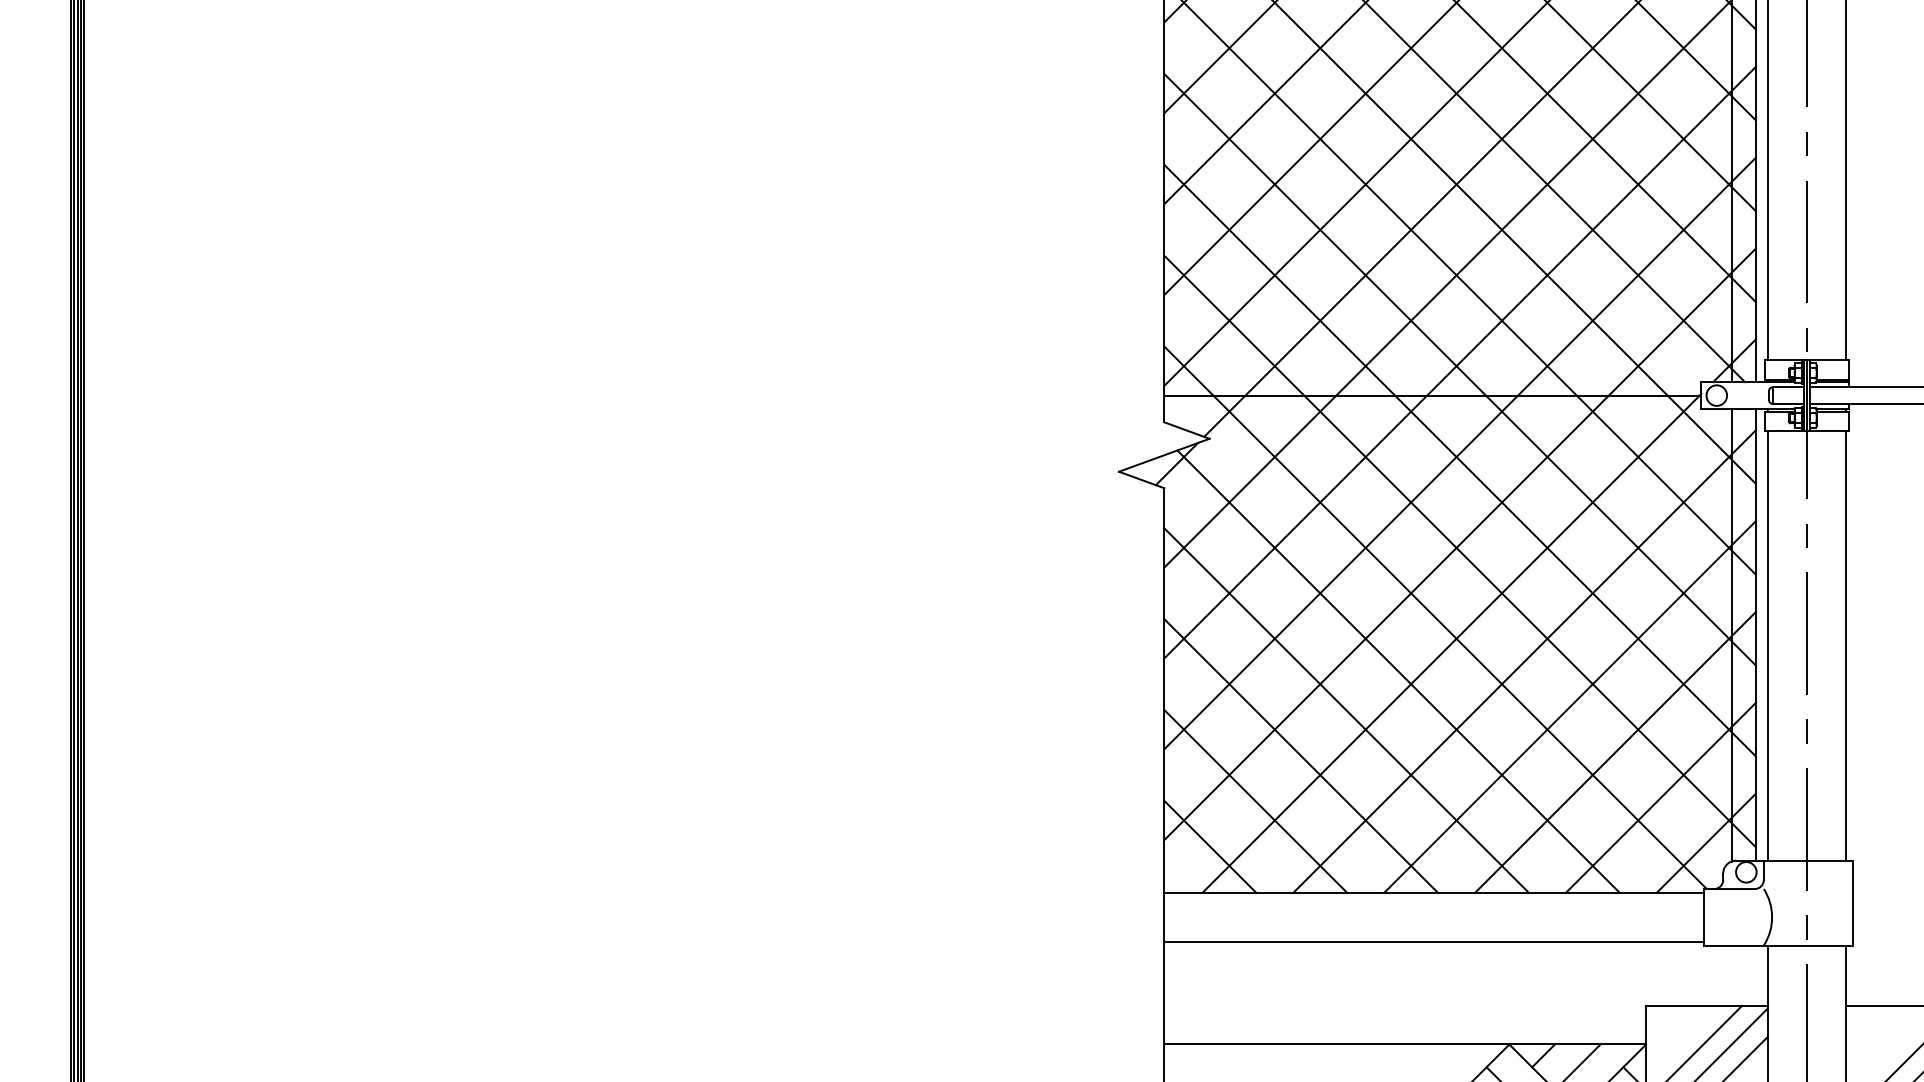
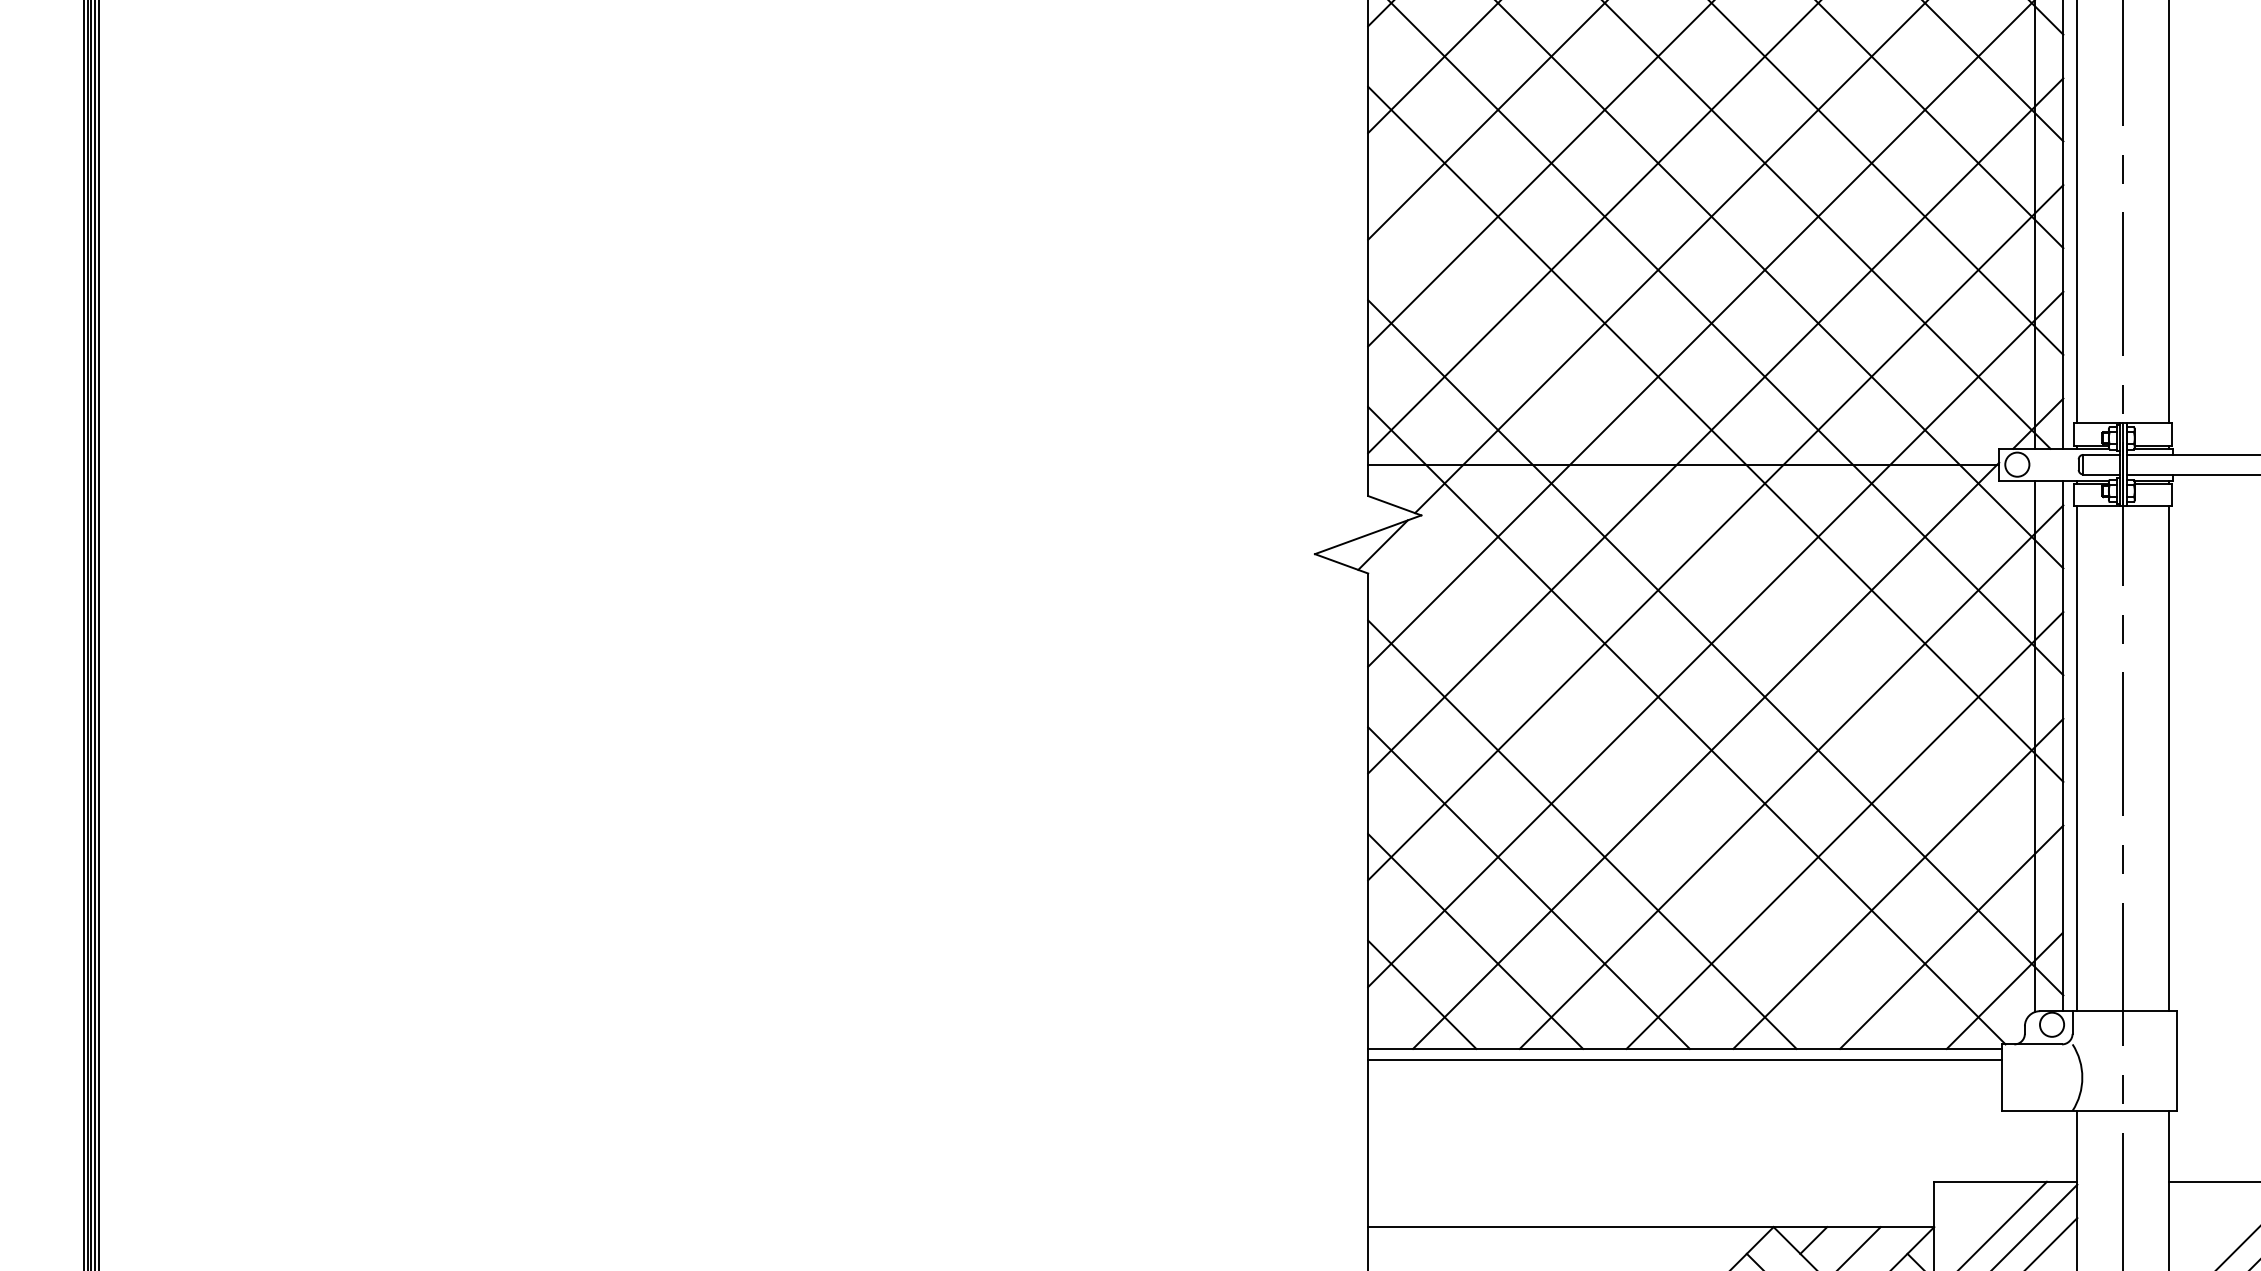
line: (1459, 460) -> (1715, 540), removed
line: (1398, 671) -> (1643, 788), removed
line: (1434, 941) -> (1685, 1060), moved

